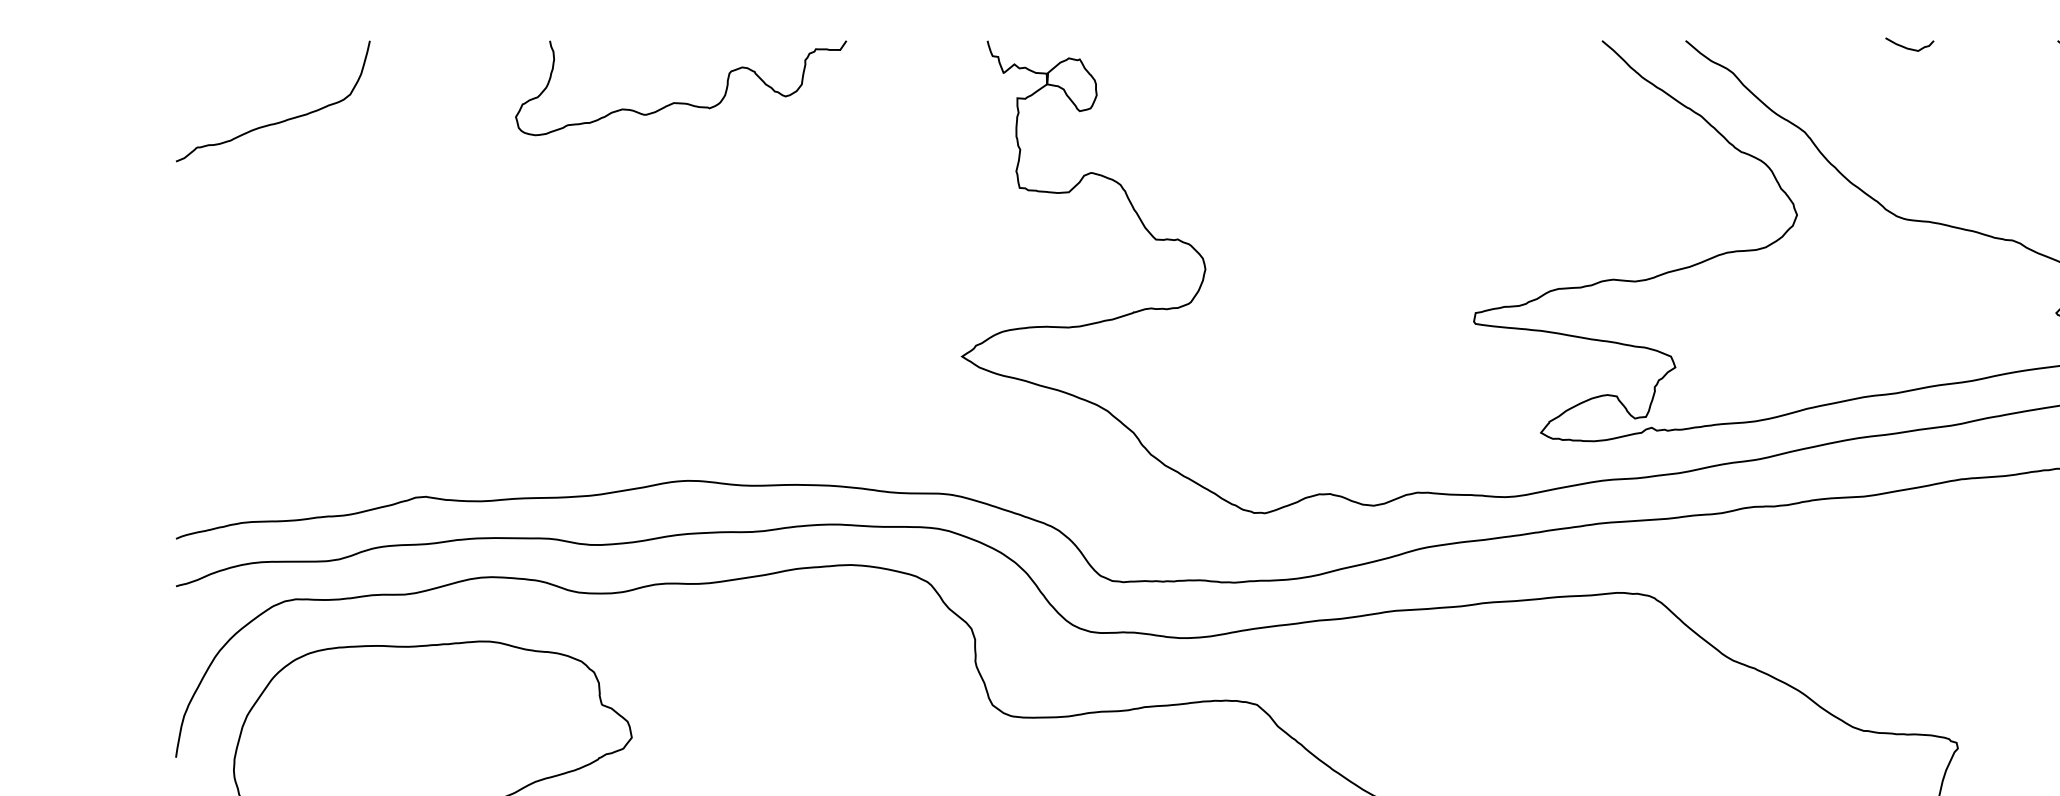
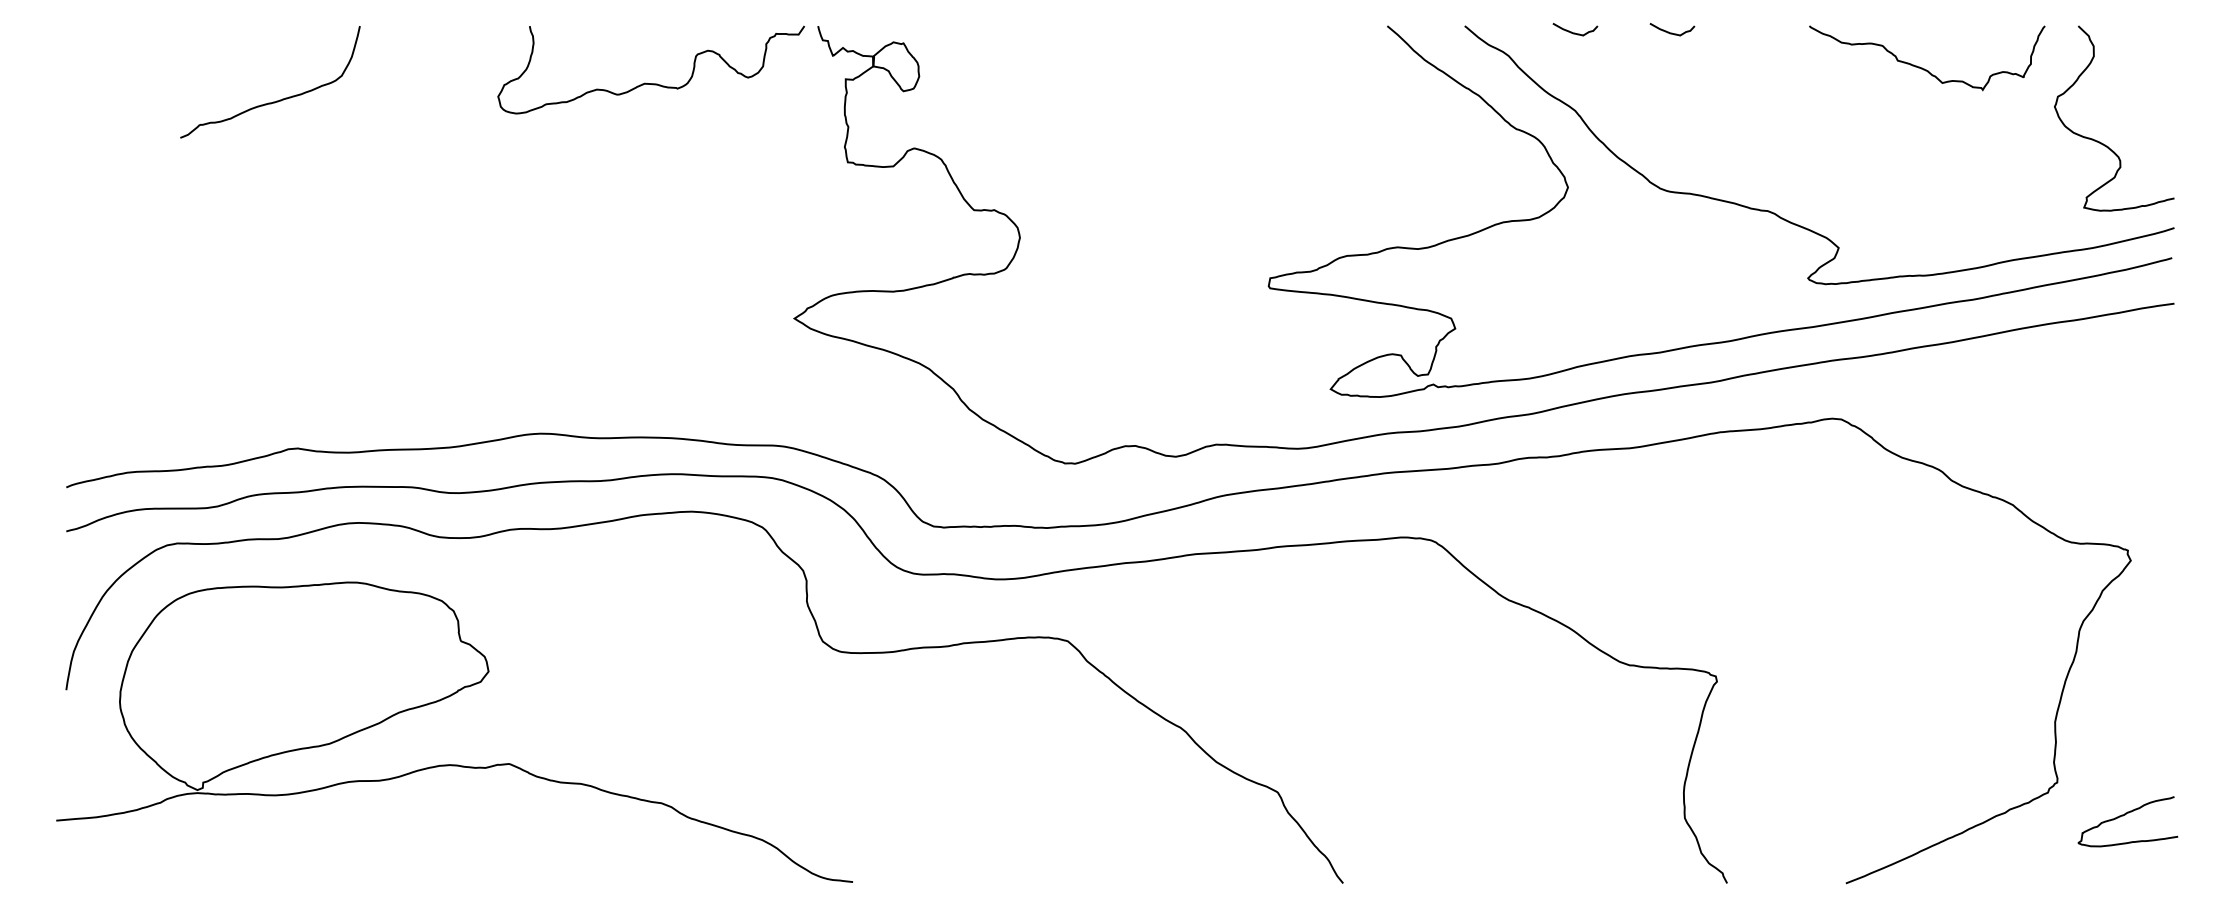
curve: (1805, 47) -> (1575, 32), added
curve: (674, 101) -> (645, 82), moved
curve: (279, 121) -> (276, 100), moved

